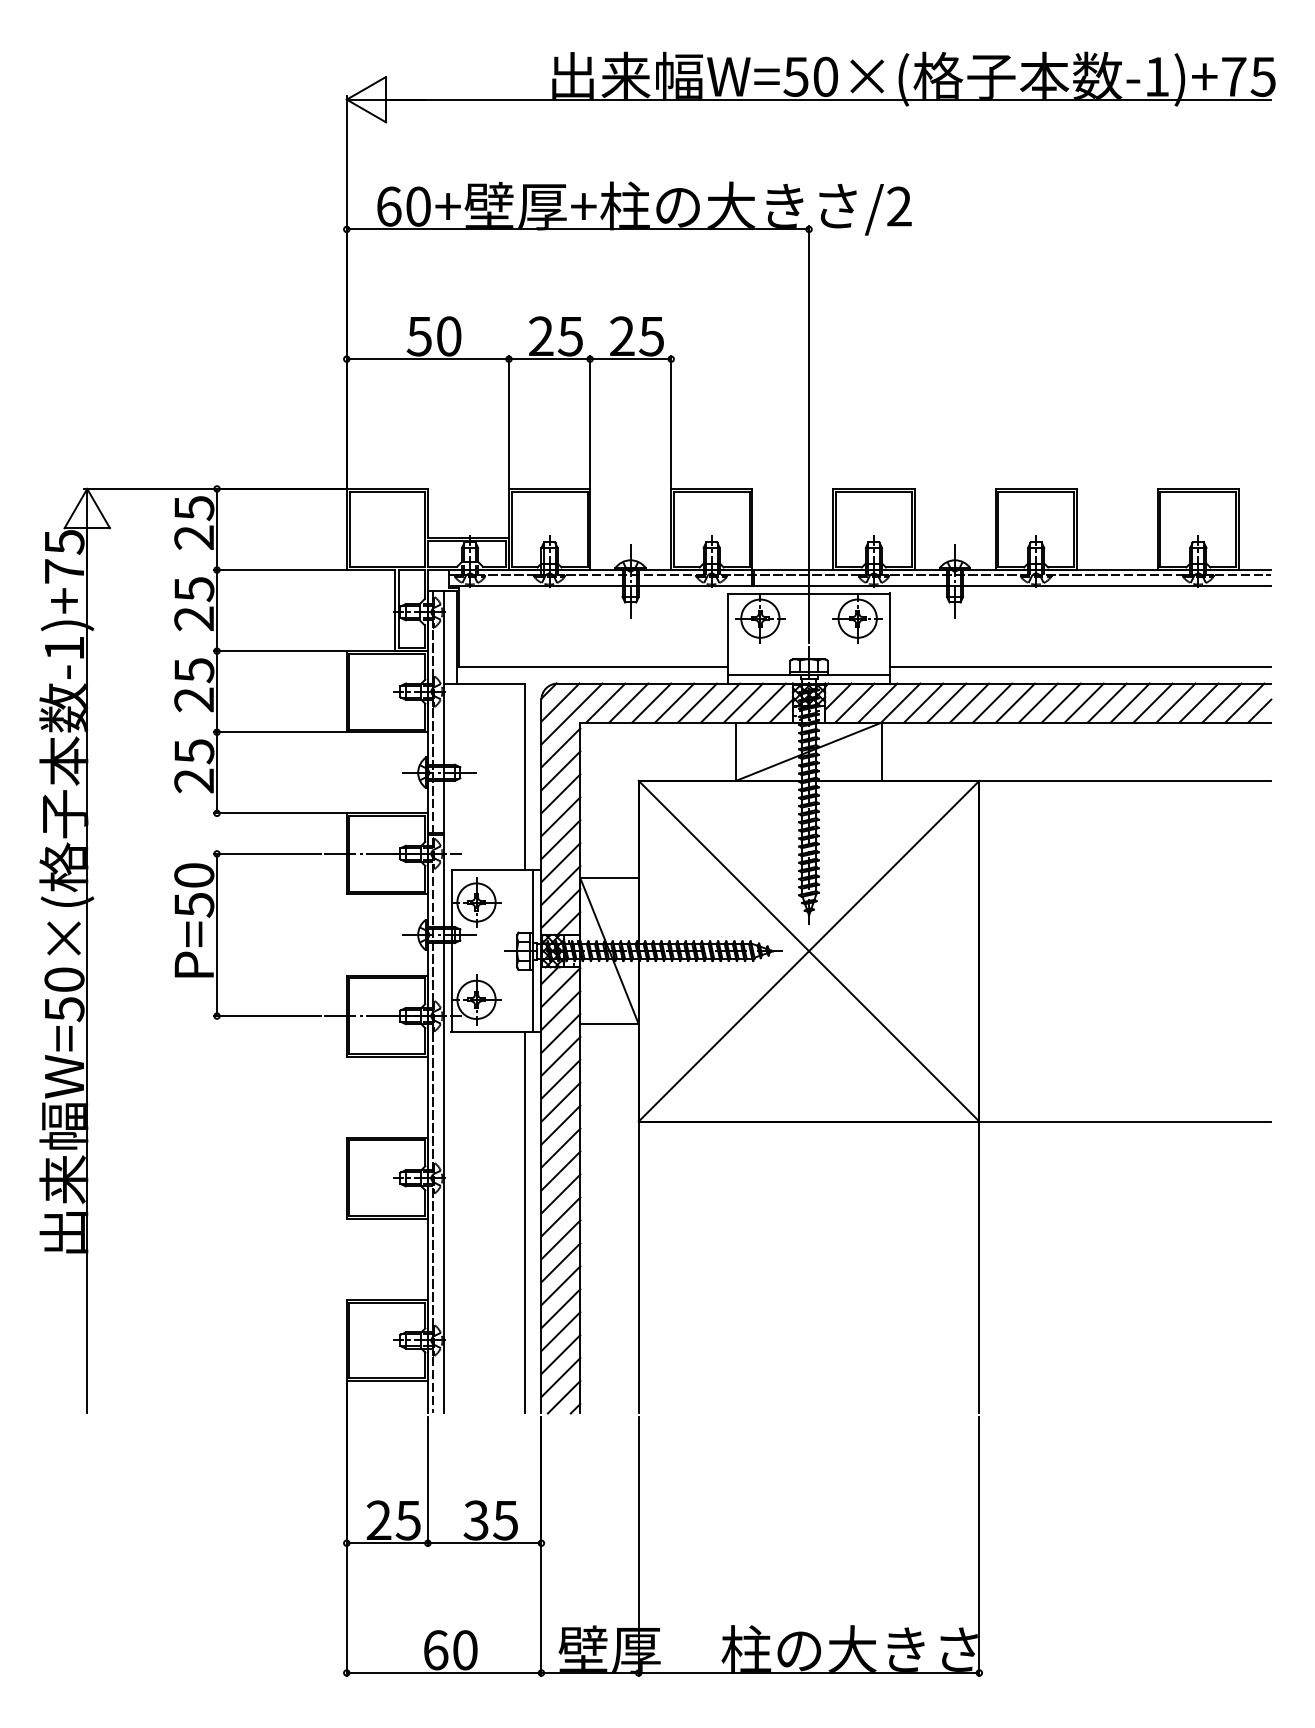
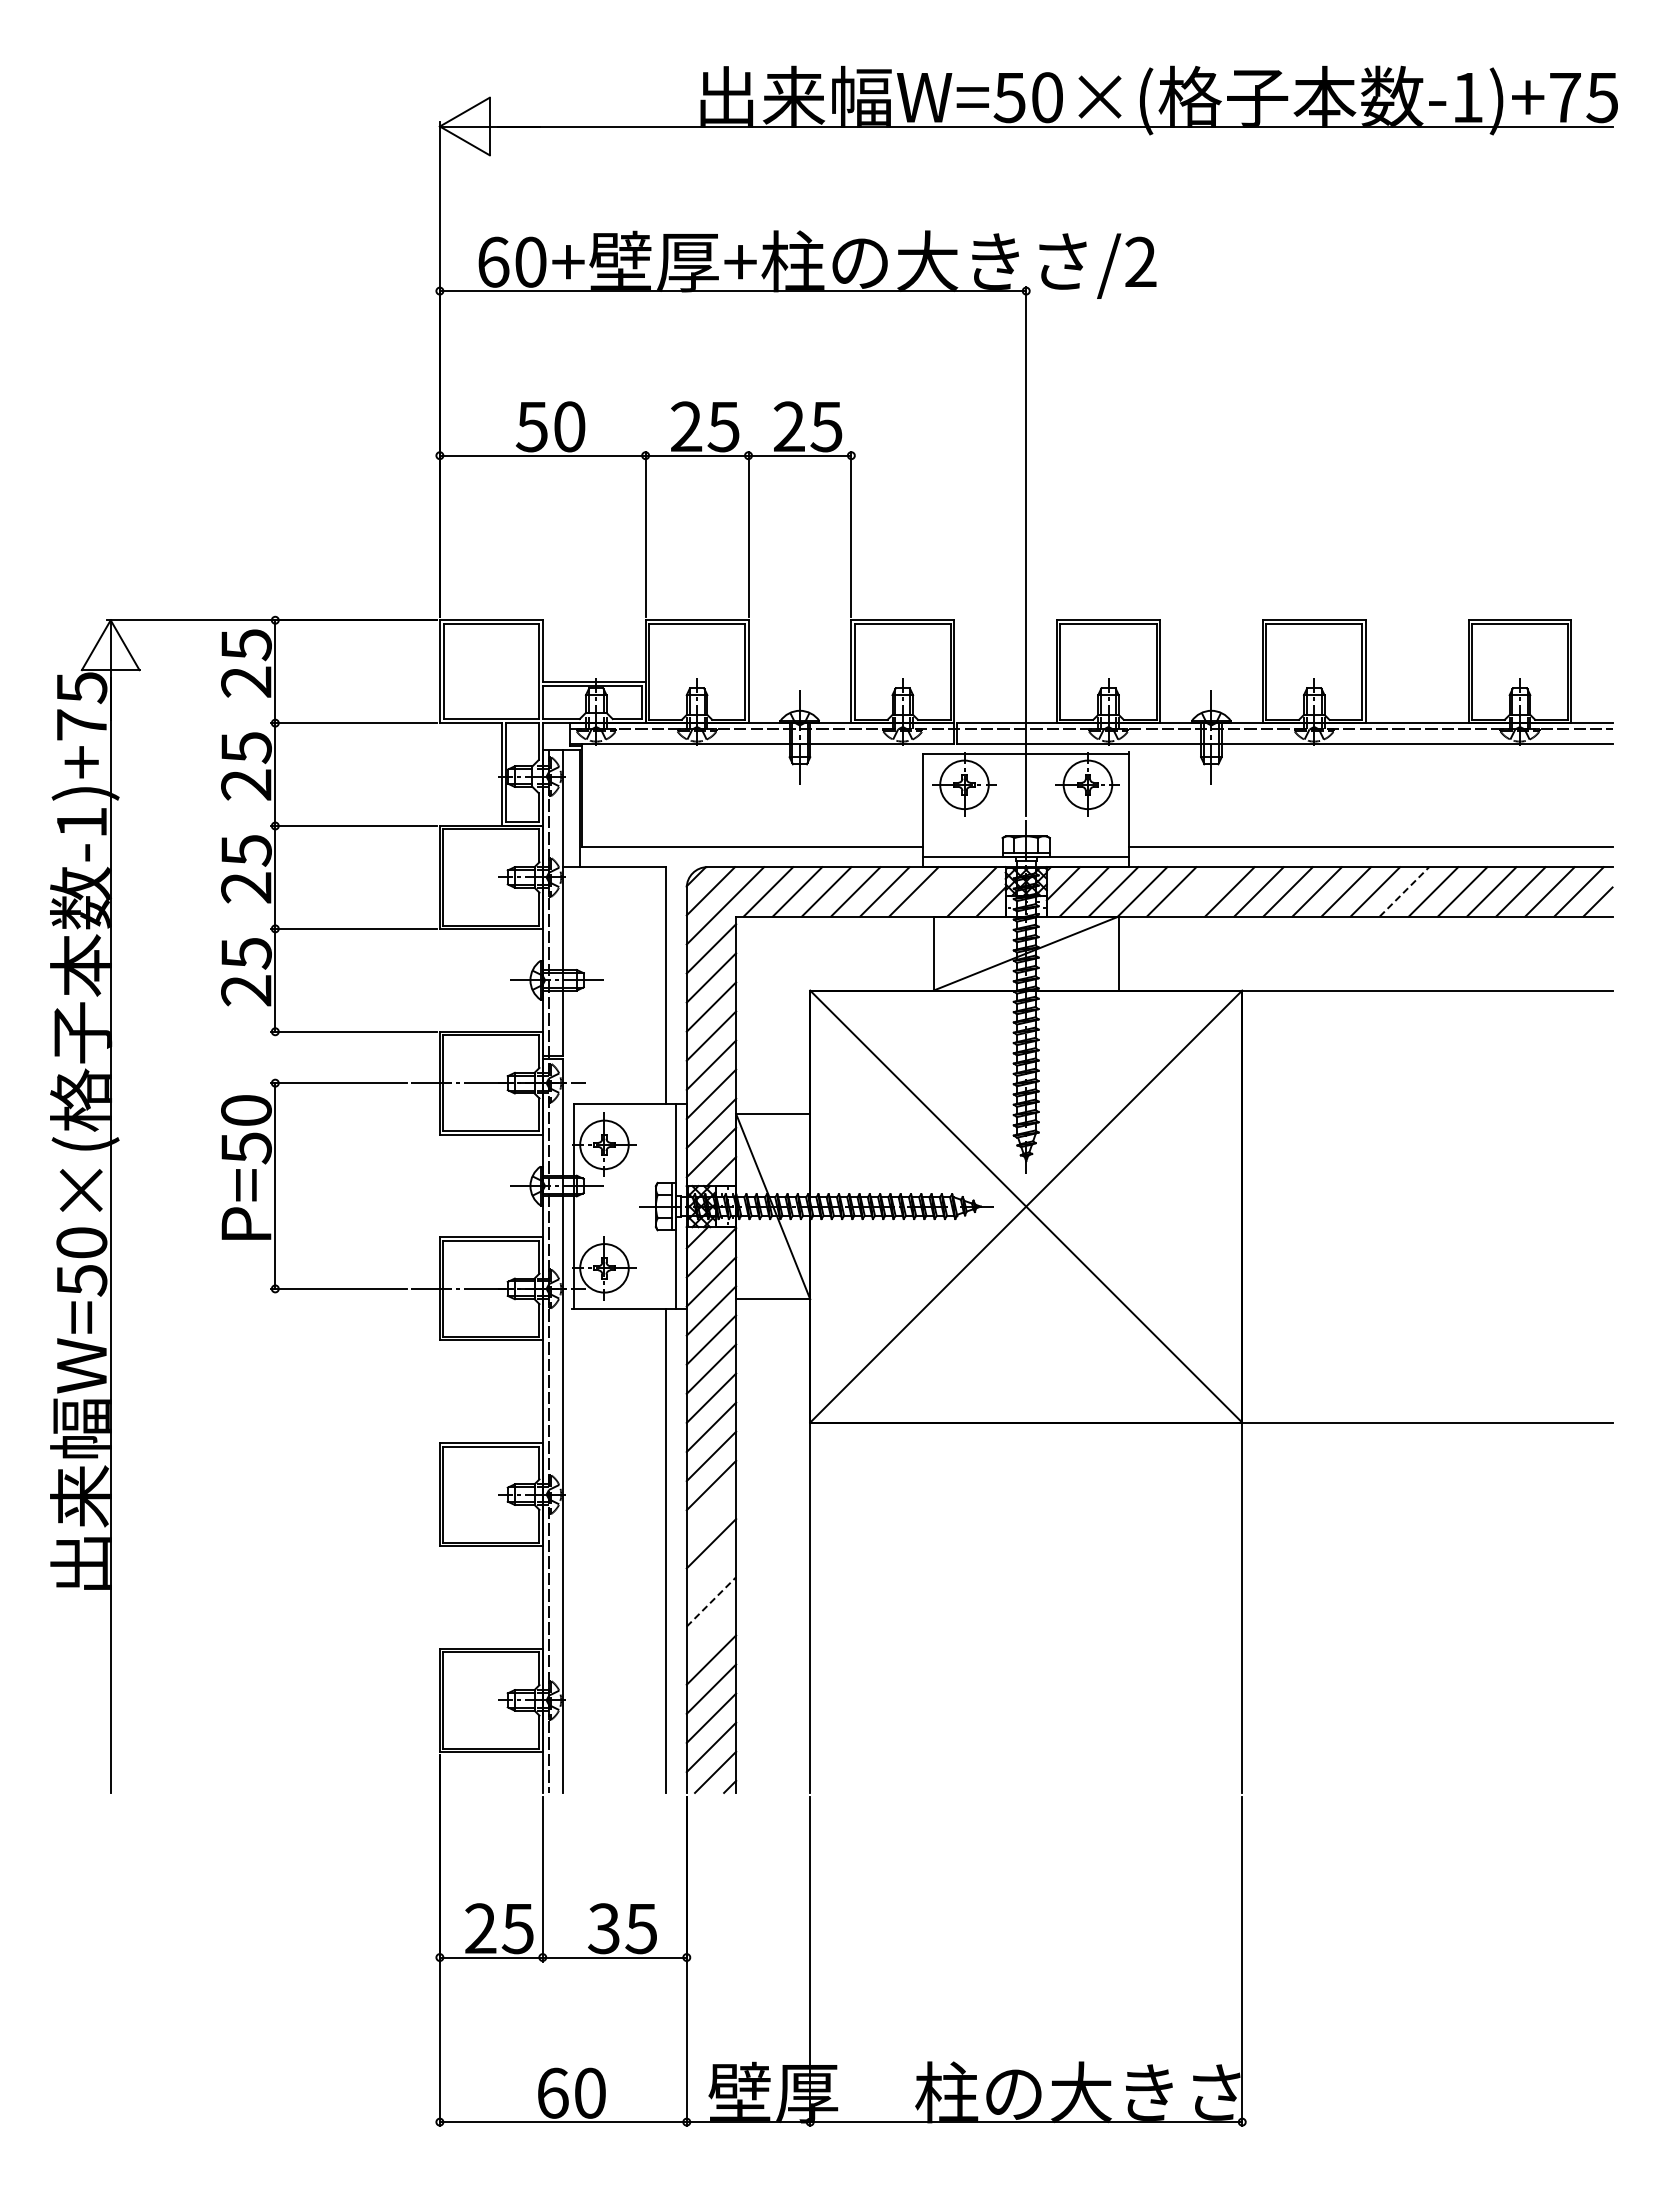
line: (743, 702) -> (942, 891), removed
line: (946, 702) -> (1200, 891), removed
line: (1107, 702) -> (1404, 891), solid -> dashed
line: (560, 1193) -> (711, 1514), removed
line: (560, 1239) -> (711, 1572), removed
line: (560, 1262) -> (711, 1601), solid -> dashed
line: (560, 1285) -> (711, 1630), removed

